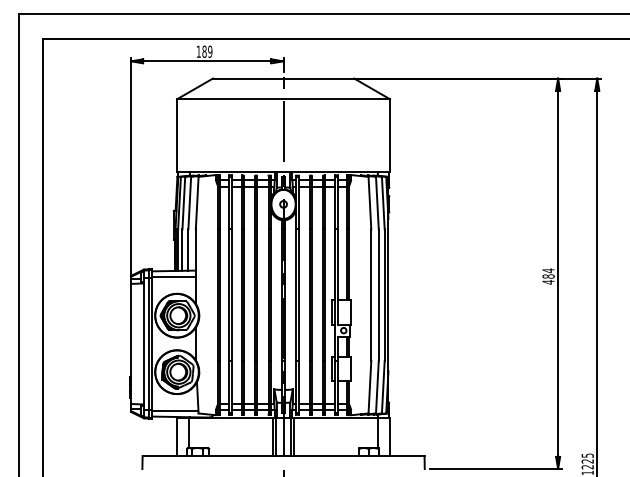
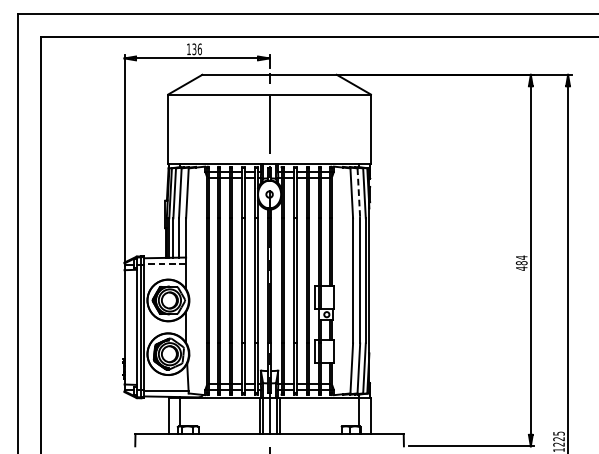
text: (207, 51) -> (197, 49), 189 -> 136
line: (377, 203) -> (358, 193), solid -> dashed
line: (173, 277) -> (164, 264), solid -> dashed

